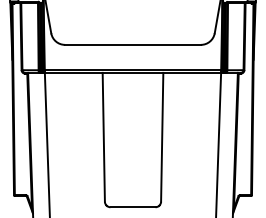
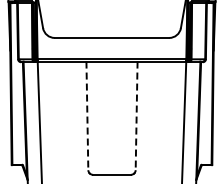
line: (103, 138) -> (87, 116), solid -> dashed
line: (162, 138) -> (136, 116), solid -> dashed

